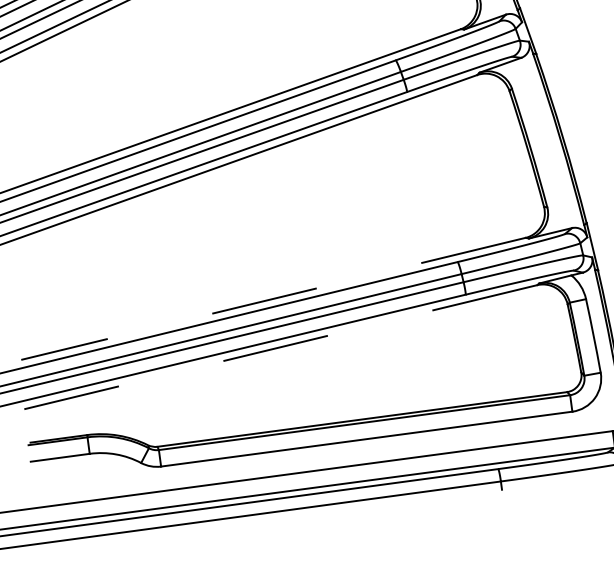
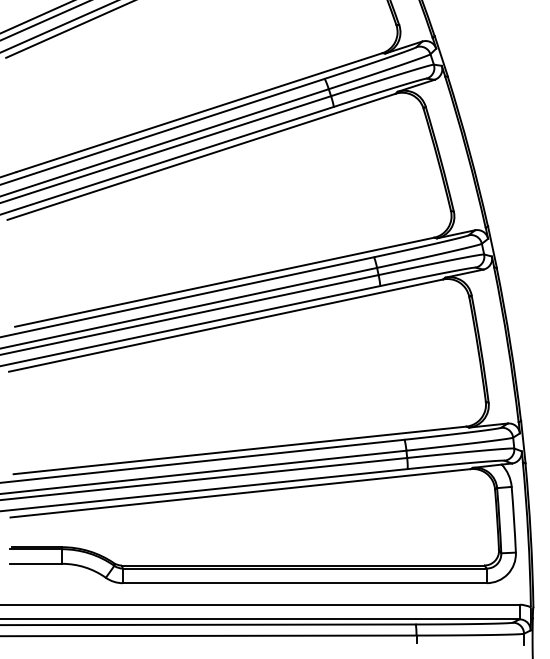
line: (272, 299) -> (239, 450), dashed -> solid
line: (280, 347) -> (240, 493), dashed -> solid

